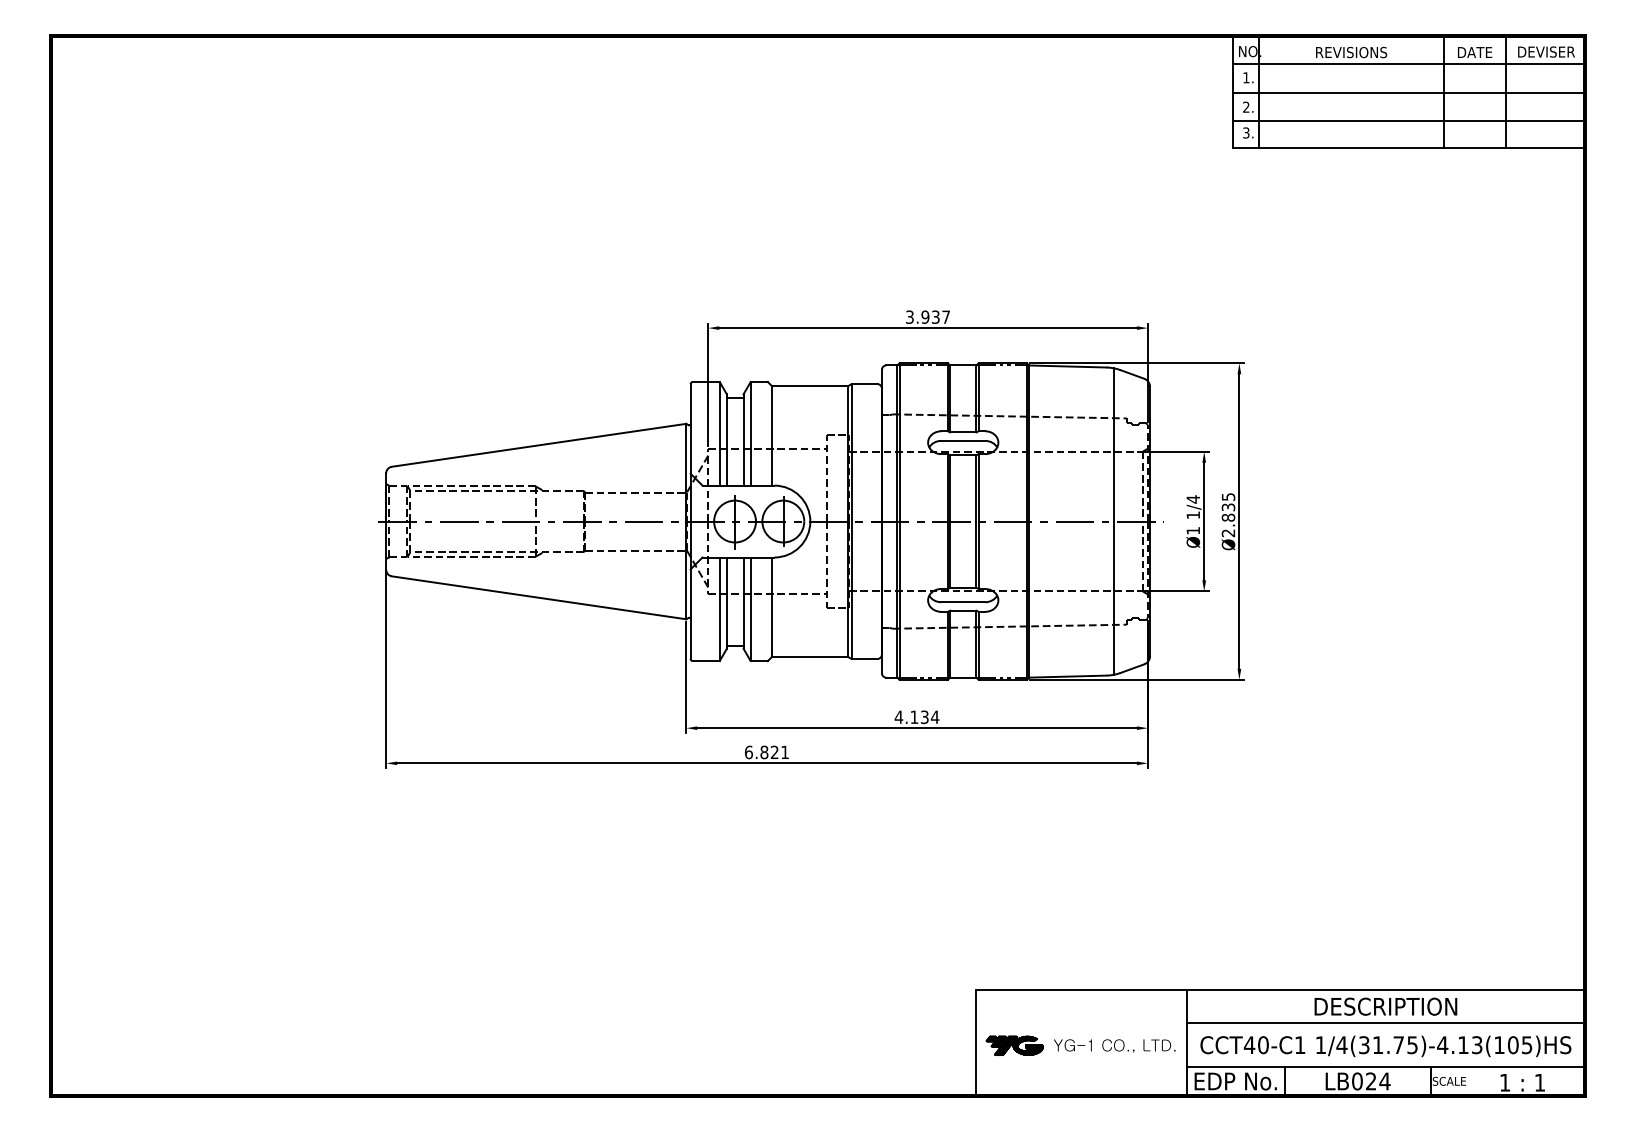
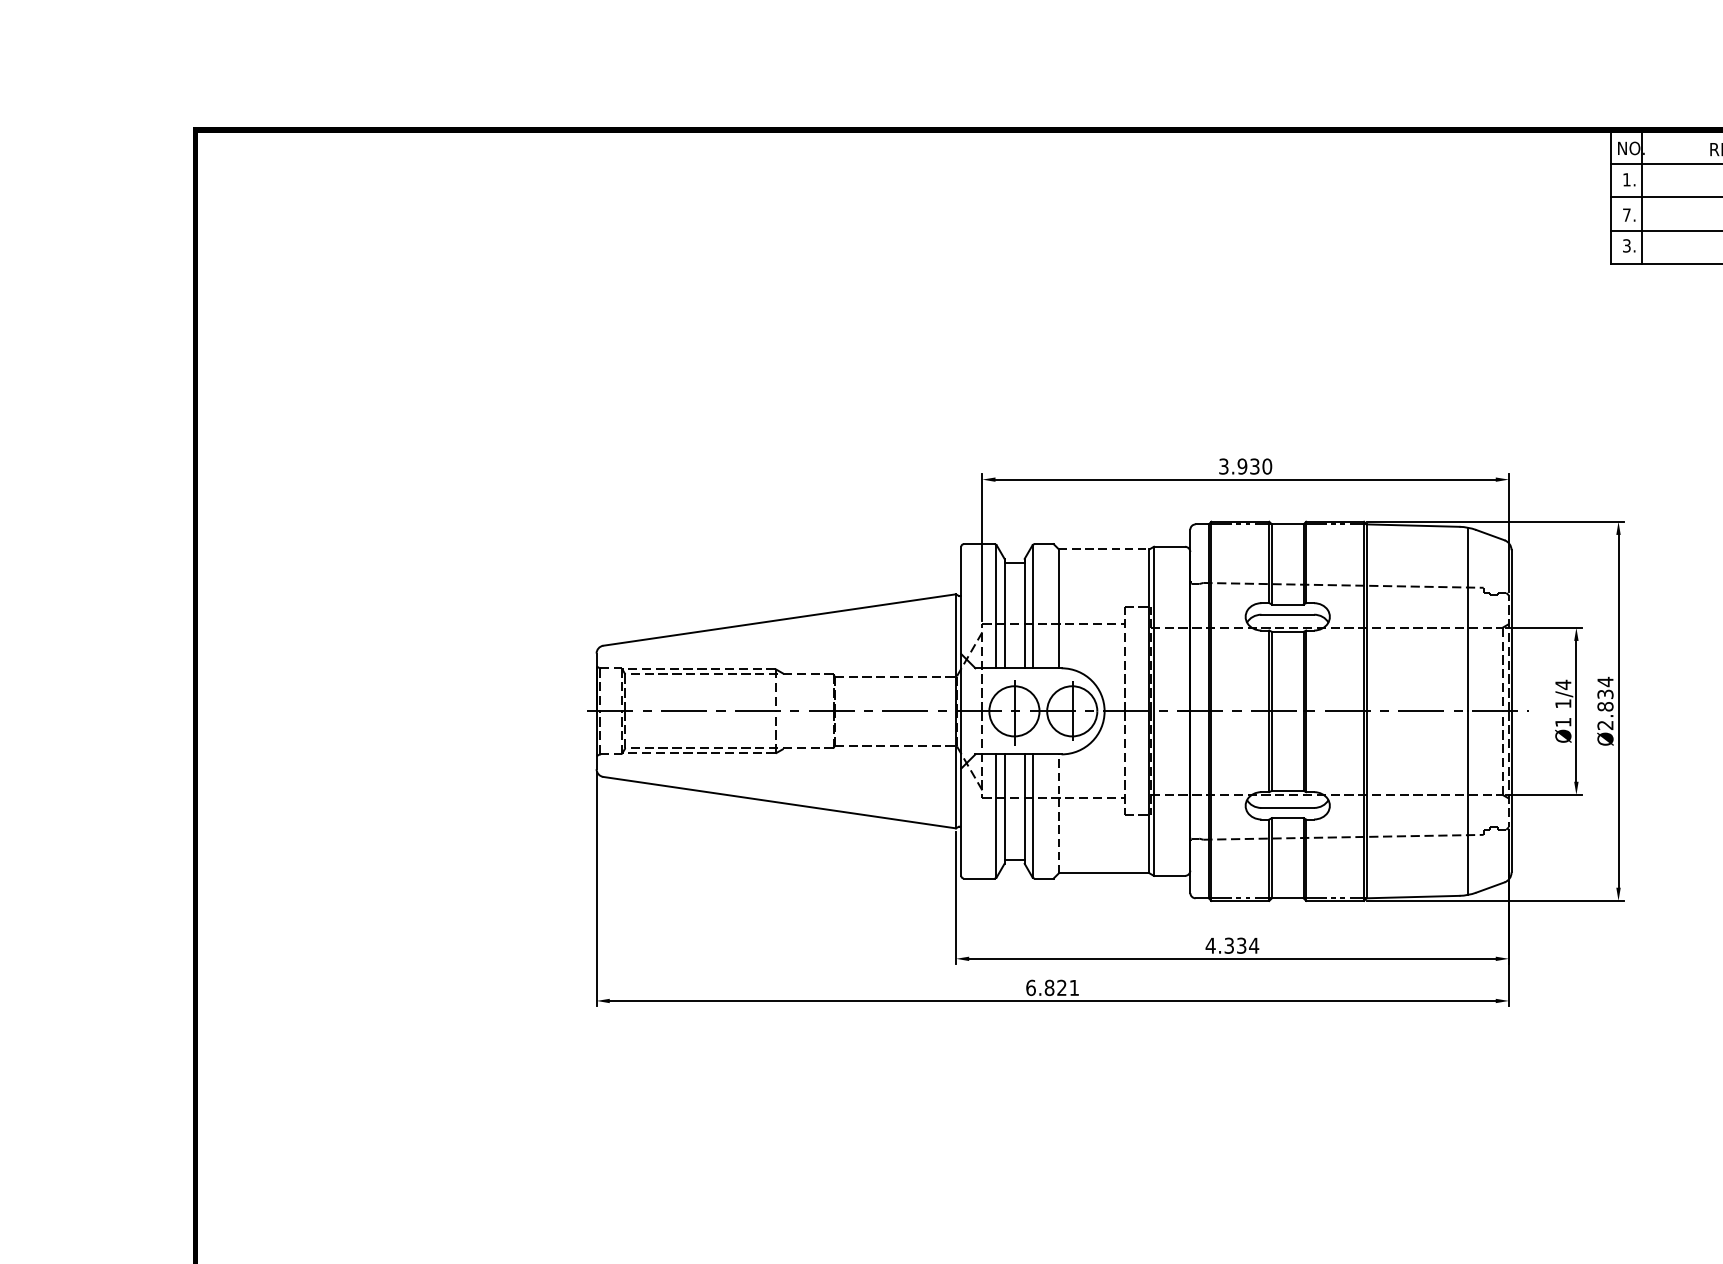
text: (1246, 106) -> (1627, 214), 2. -> 7.
text: (946, 316) -> (1267, 465), 3.937 -> 3.930
line: (809, 386) -> (1103, 549), solid -> dashed
text: (1228, 496) -> (1605, 681), Ø2.835 -> Ø2.834
line: (772, 607) -> (1059, 814), solid -> dashed
text: (914, 717) -> (1229, 946), 4.134 -> 4.334

